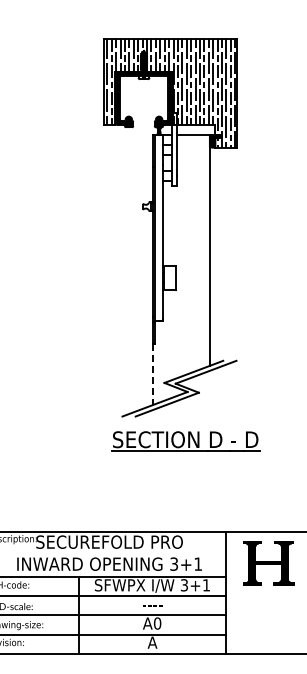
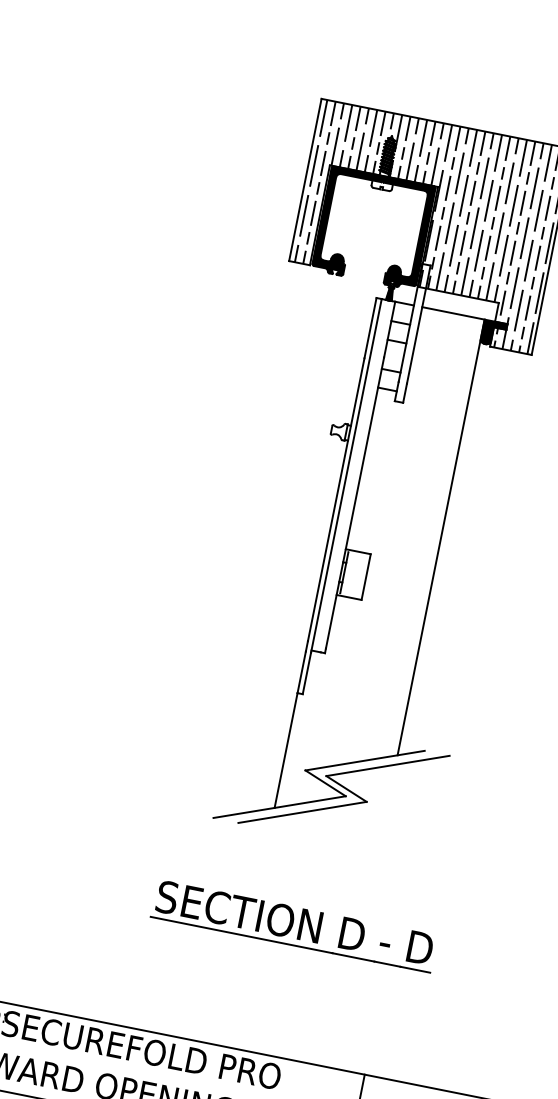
line: (152, 375) -> (285, 751), dashed -> solid
part: (185, 441) -> (293, 926), moved

